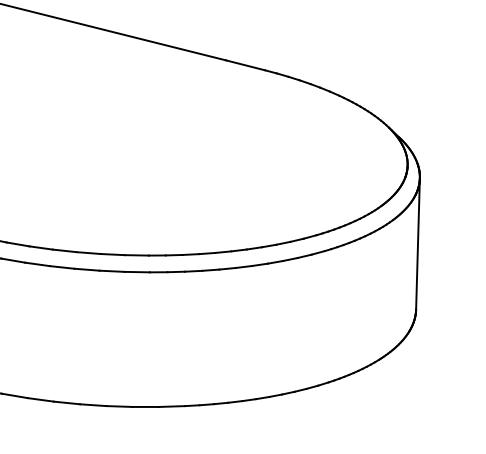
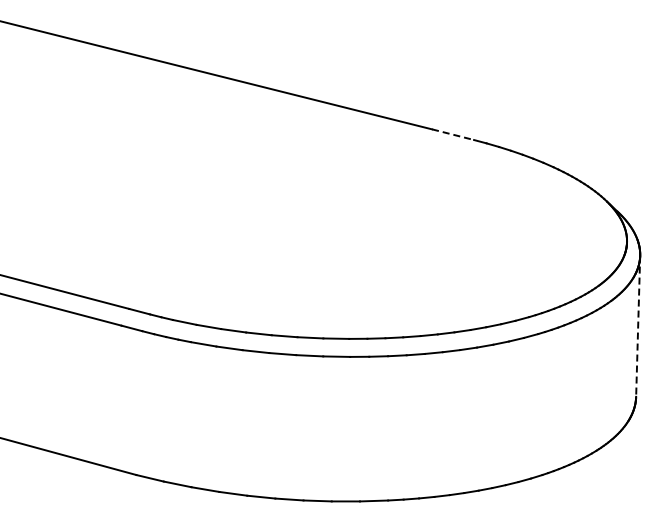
line: (245, 65) -> (453, 134), solid -> dashed
line: (418, 244) -> (638, 326), solid -> dashed

